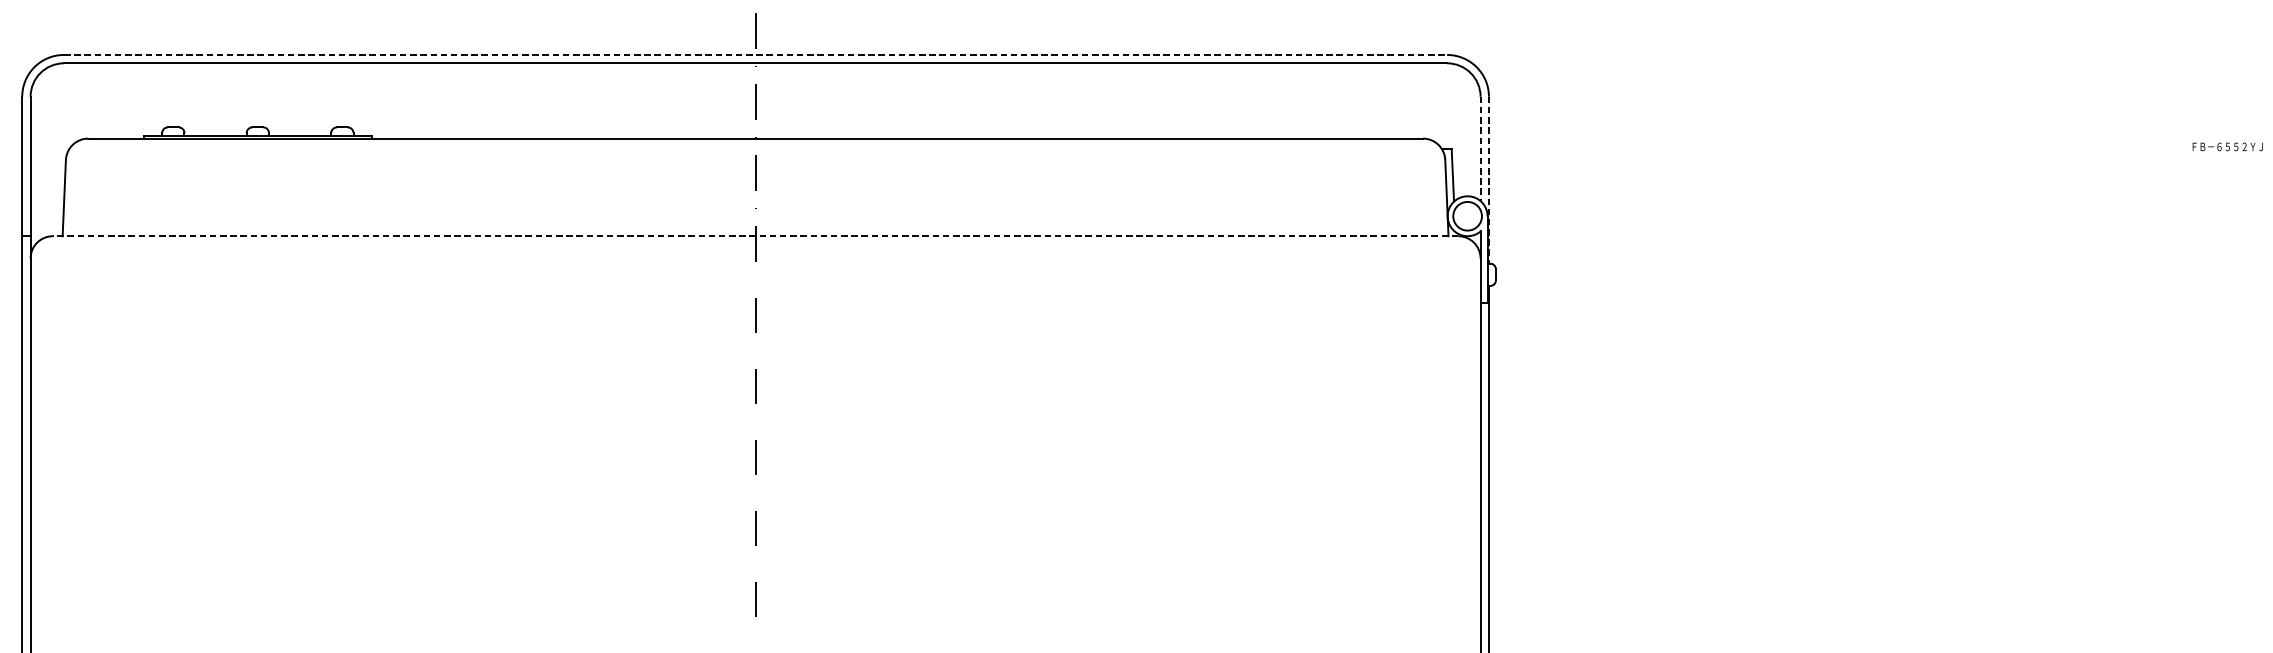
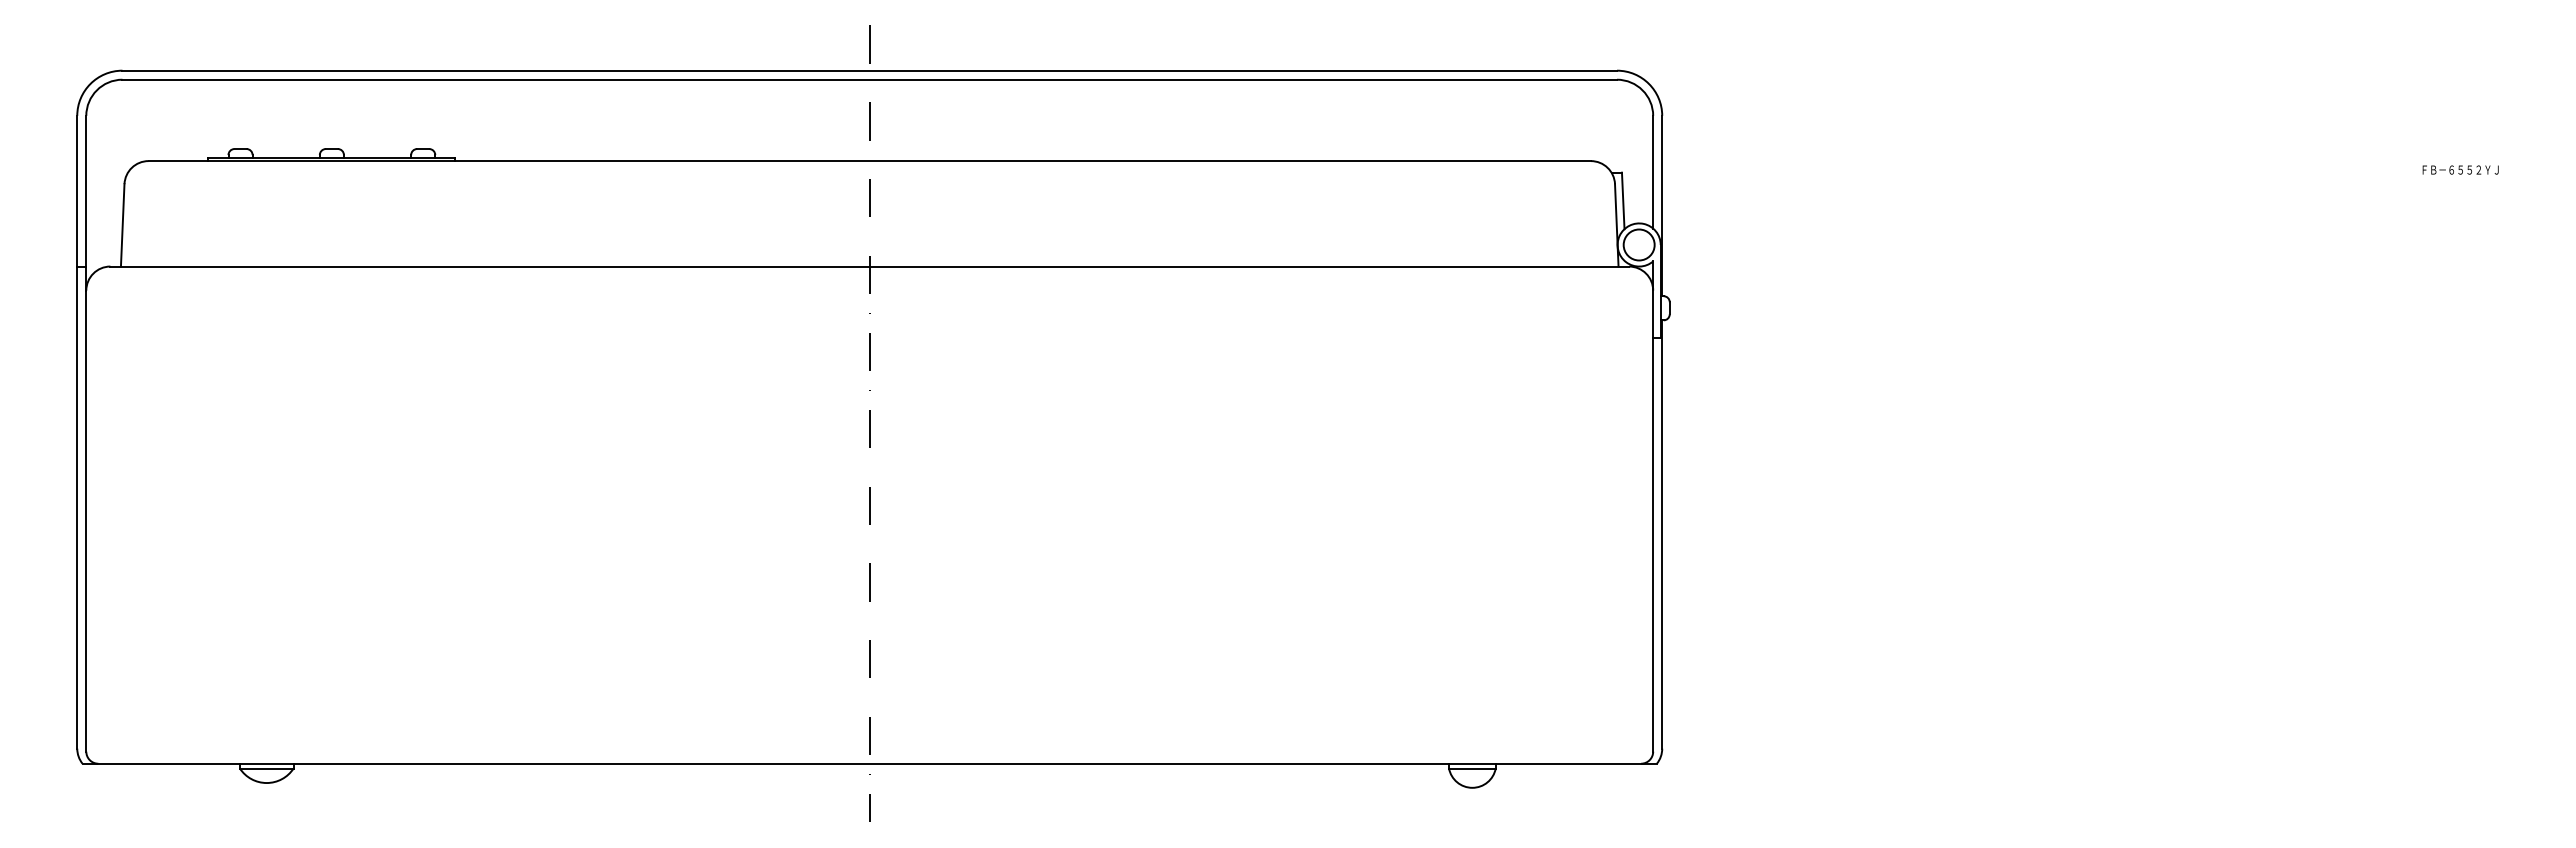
line: (756, 54) -> (870, 70), dashed -> solid
line: (1480, 149) -> (1653, 172), dashed -> solid
line: (1489, 180) -> (1662, 206), dashed -> solid
line: (755, 236) -> (869, 266), dashed -> solid

